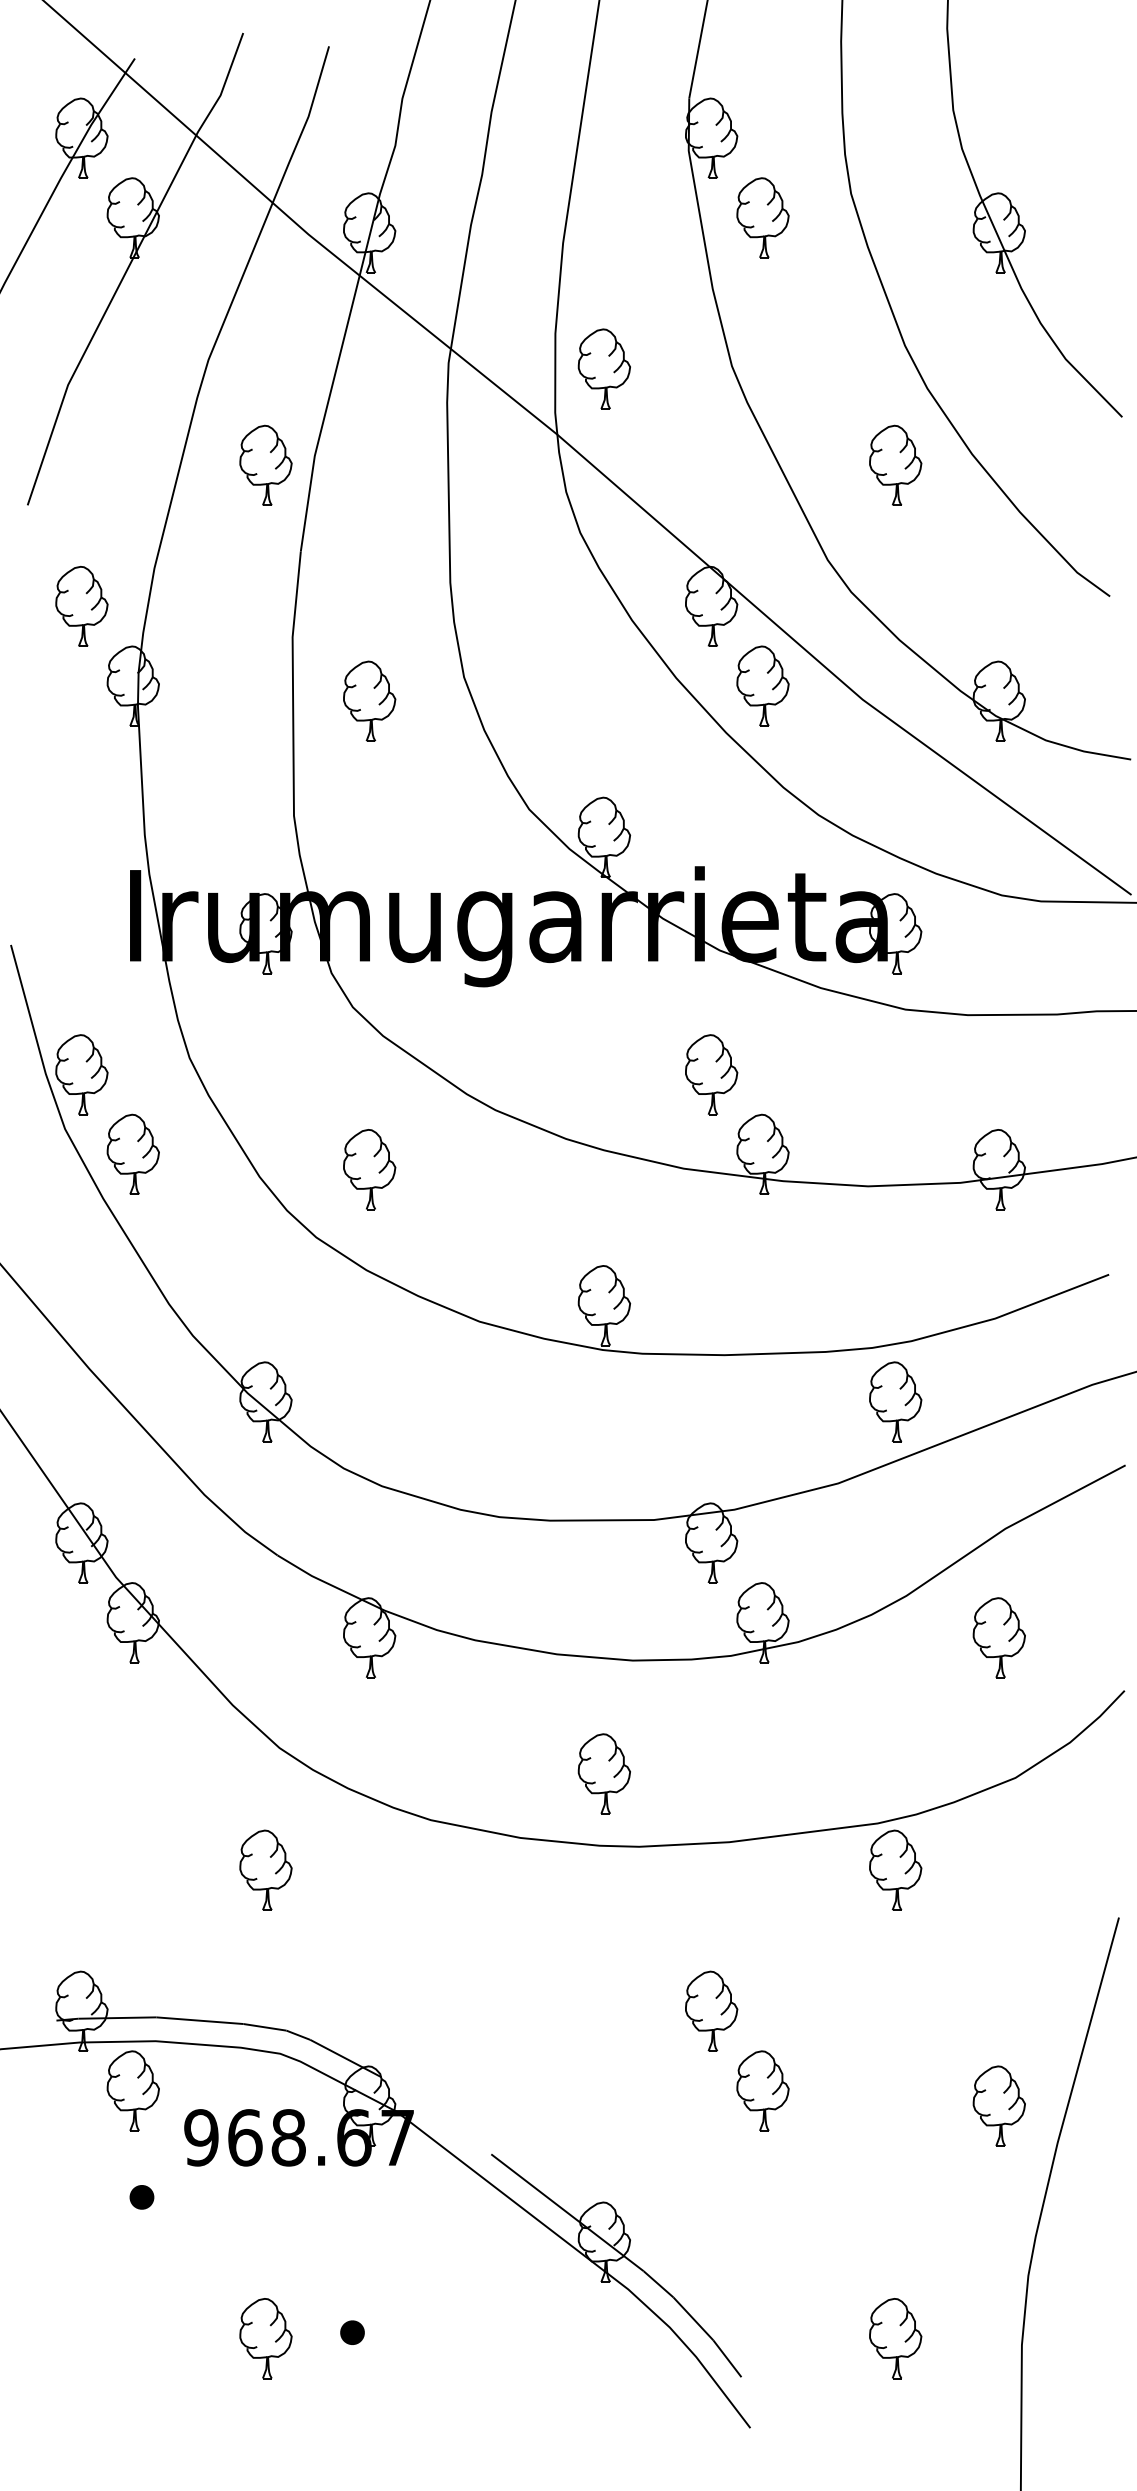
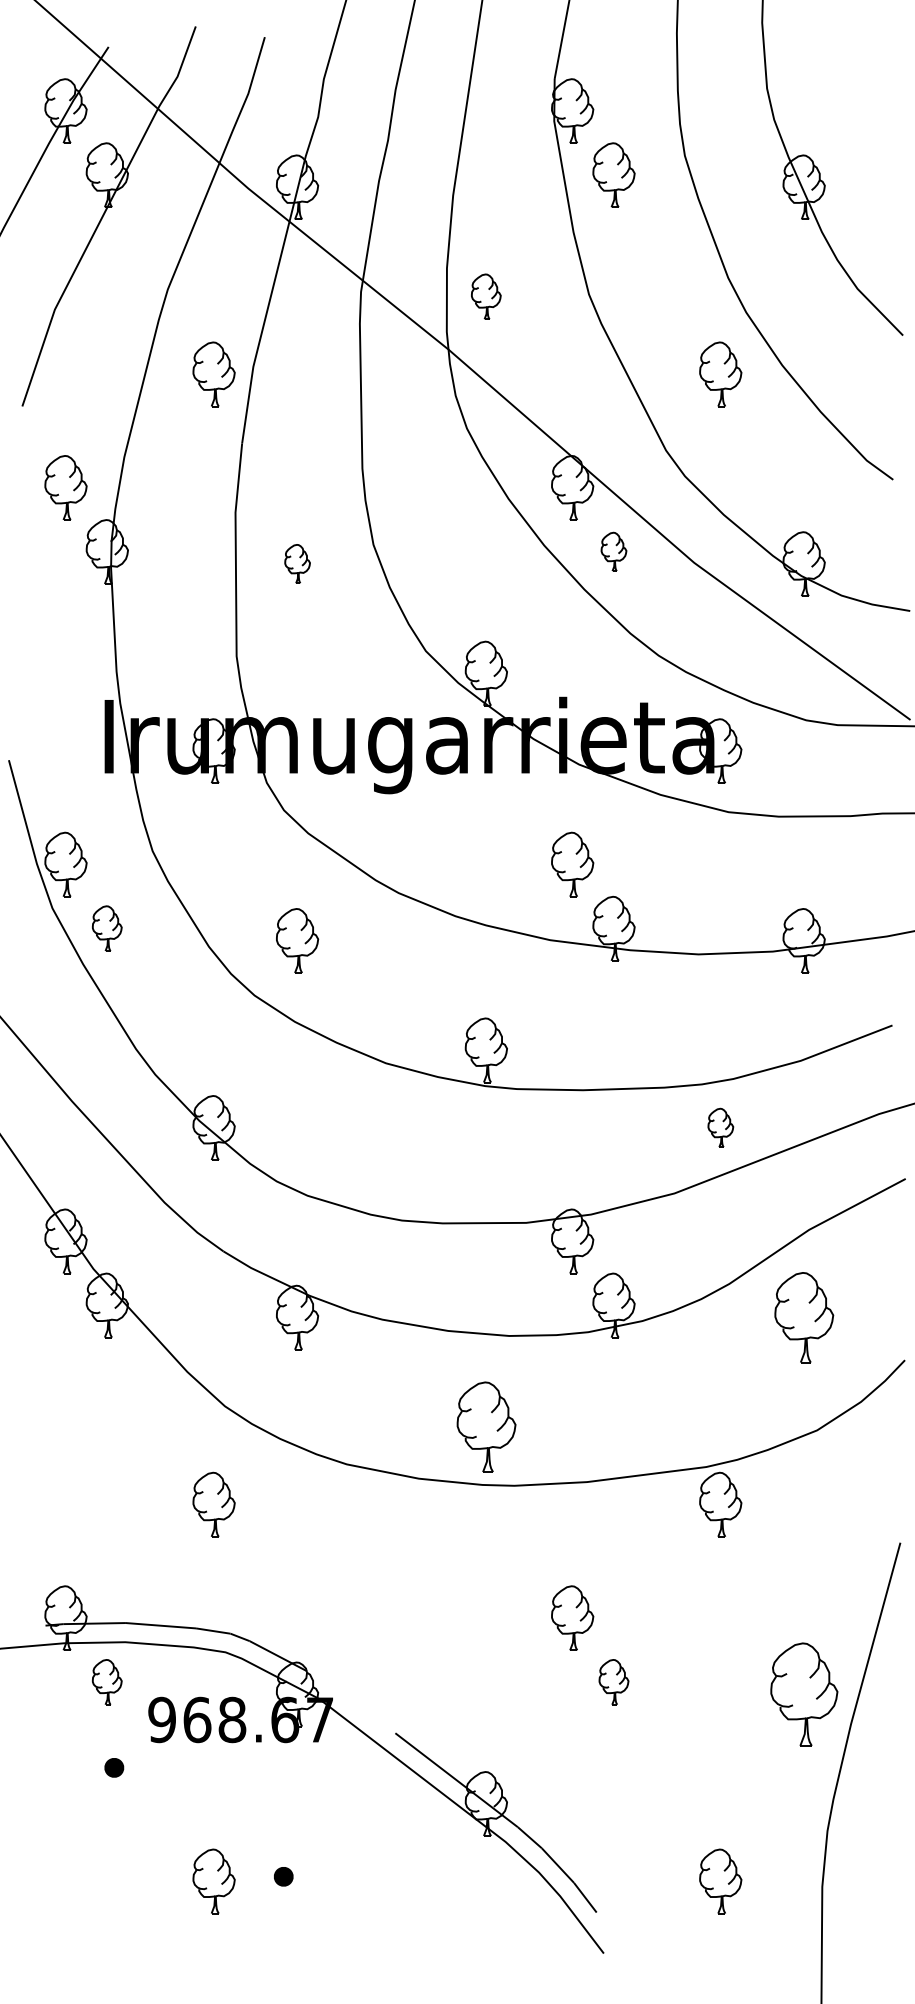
part: (603, 368) -> (485, 296), size x0.7
part: (762, 685) -> (613, 551), size x0.6
part: (369, 700) -> (297, 563), size x0.6
part: (132, 1153) -> (106, 927), size x0.7
part: (895, 1401) -> (720, 1127), size x0.6
part: (998, 1637) -> (803, 1317), size x1.4
part: (603, 1773) -> (485, 1426), size x1.4
part: (132, 2090) -> (106, 1681), size x0.7
part: (762, 2090) -> (613, 1681), size x0.7
part: (998, 2105) -> (803, 1693), size x1.6

